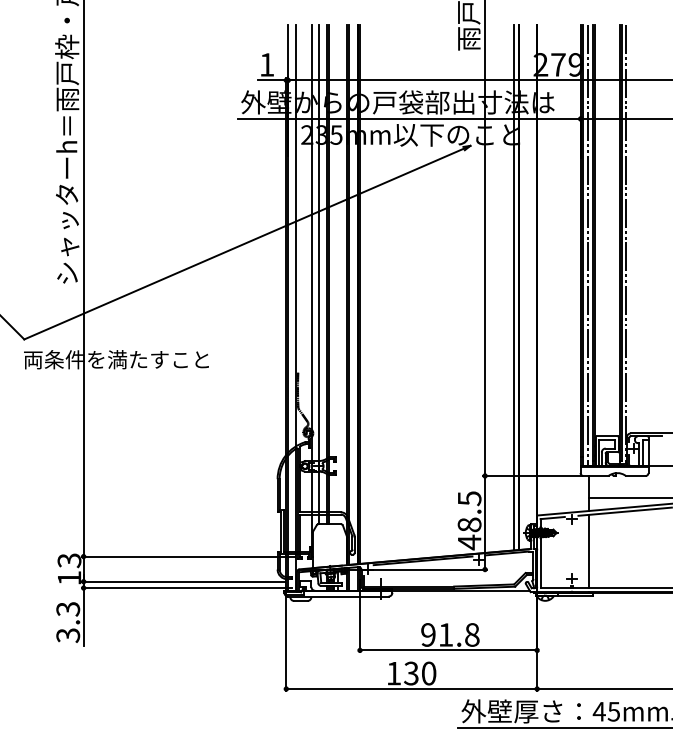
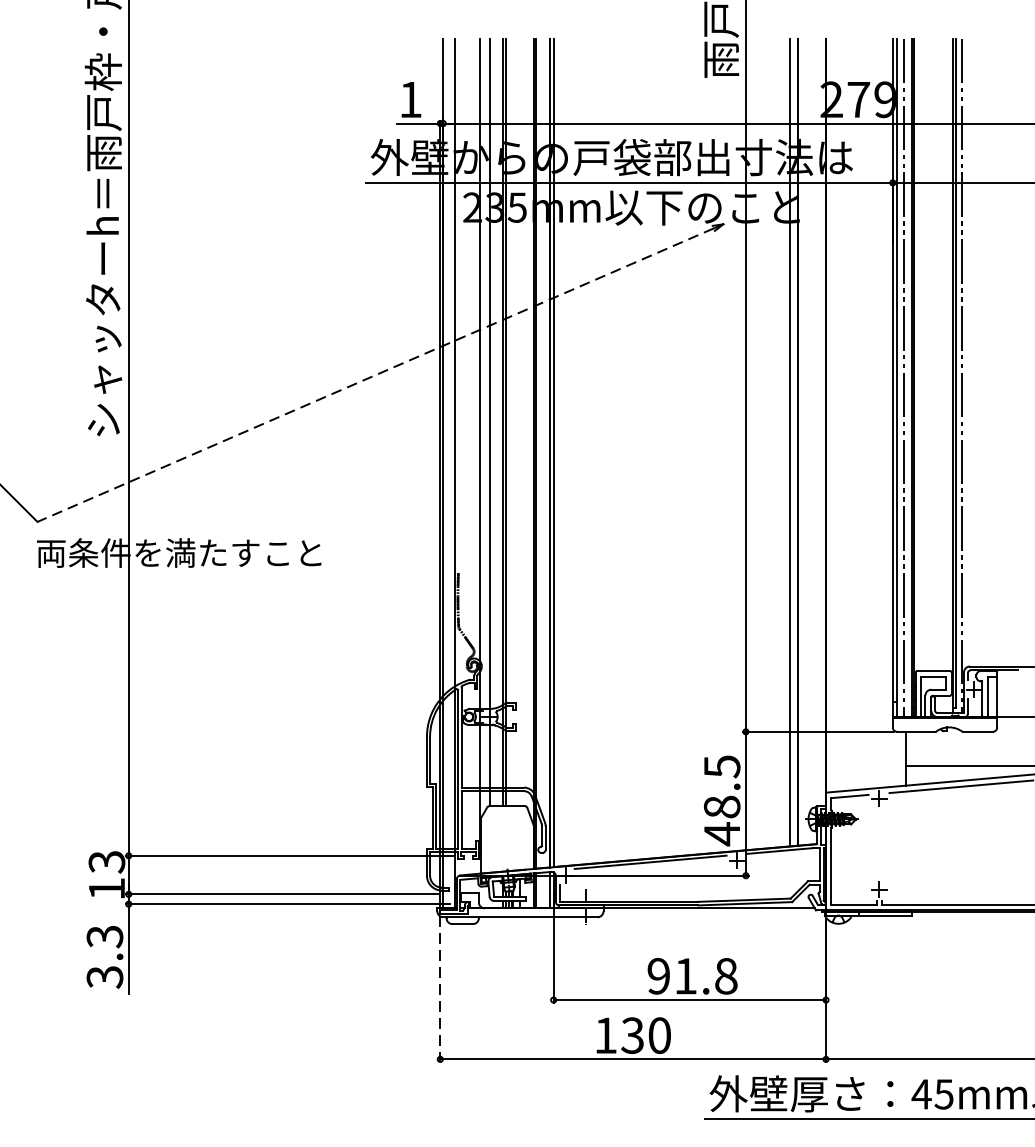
line: (244, 244) -> (376, 375), solid -> dashed
line: (589, 551) -> (906, 847), removed
line: (286, 643) -> (440, 989), solid -> dashed

